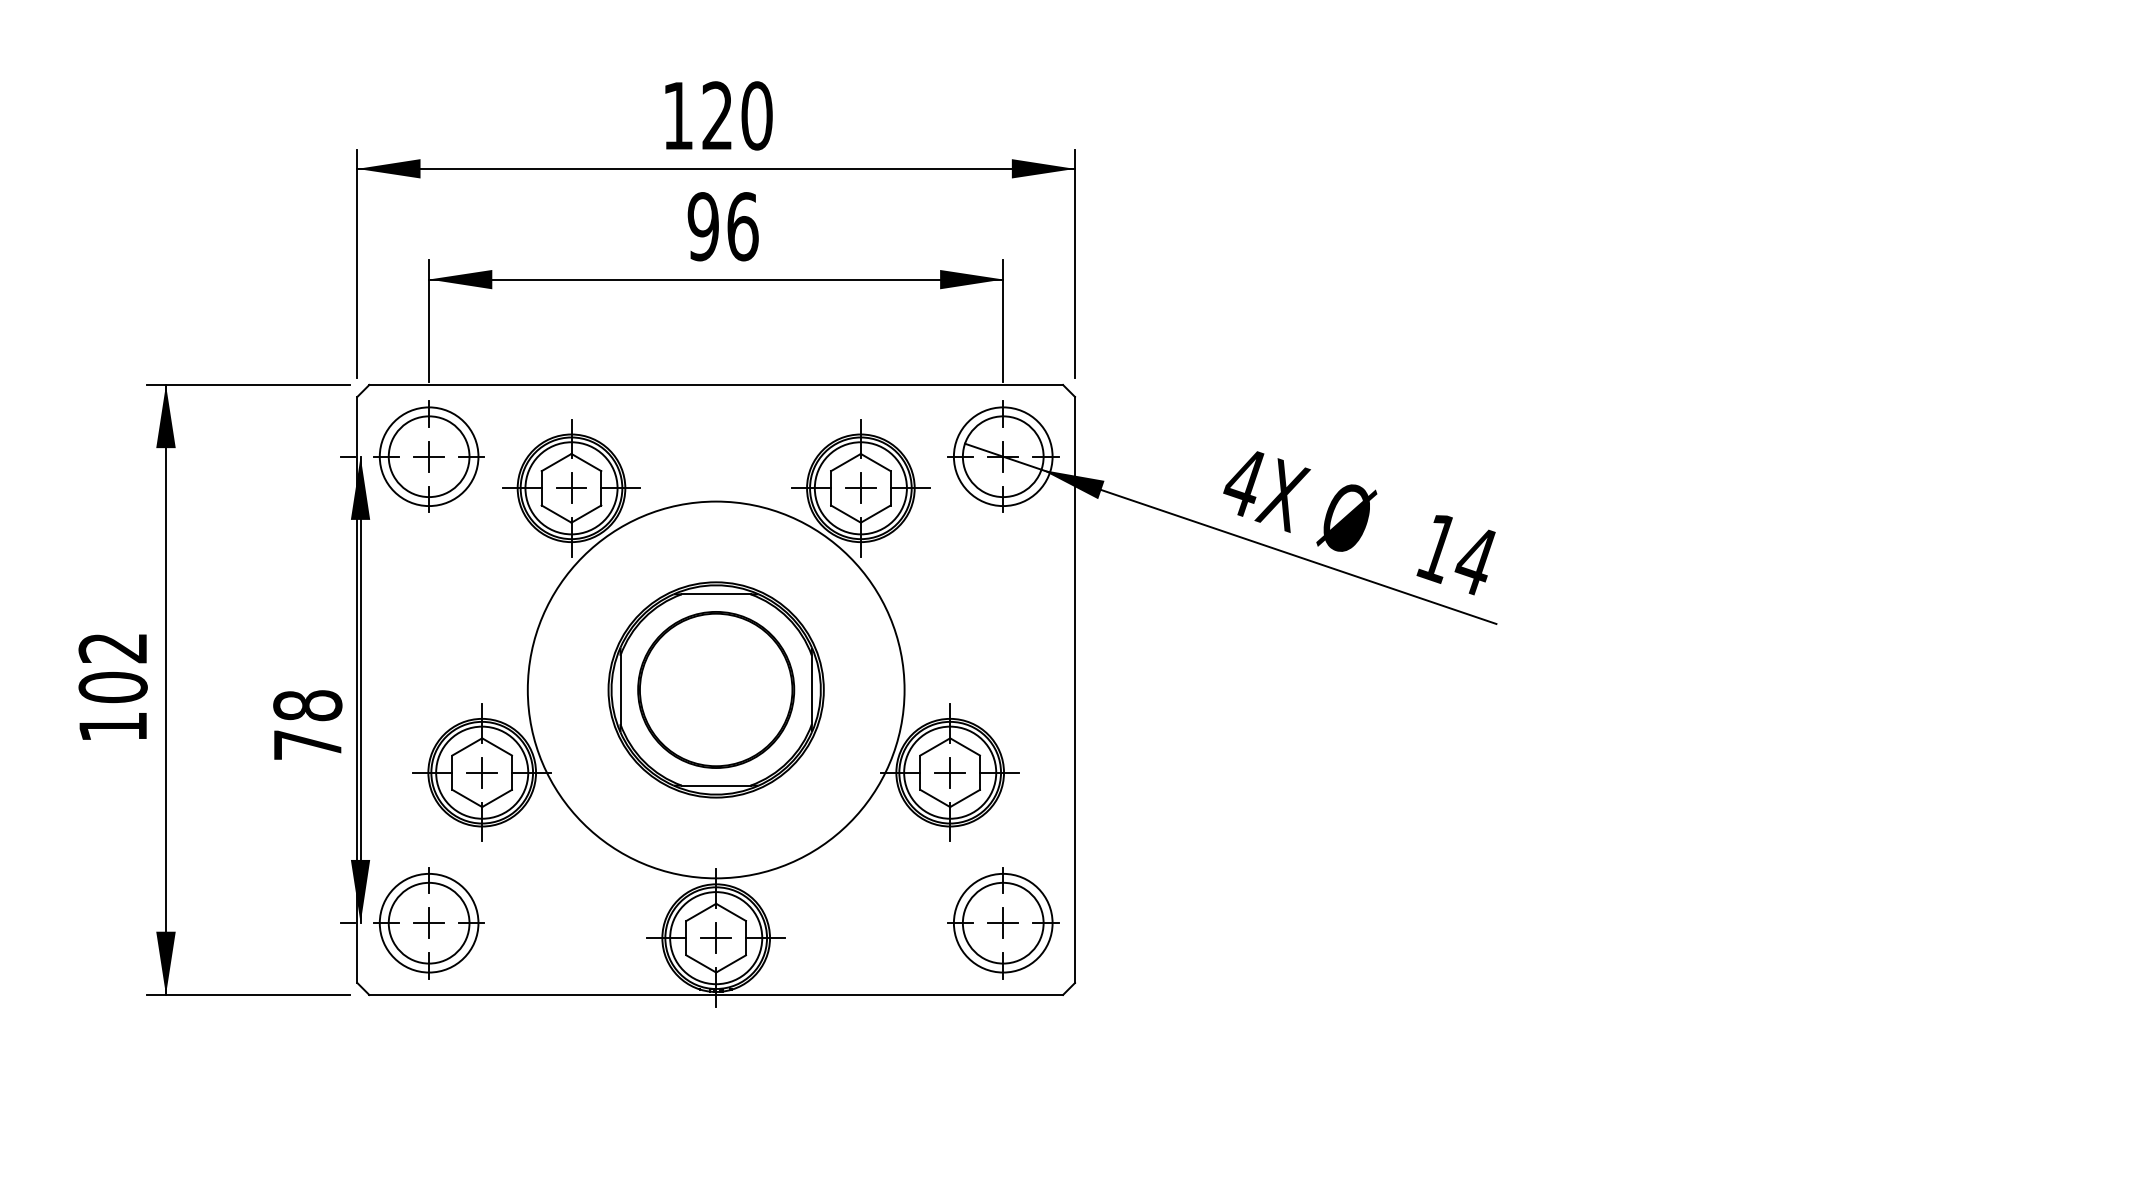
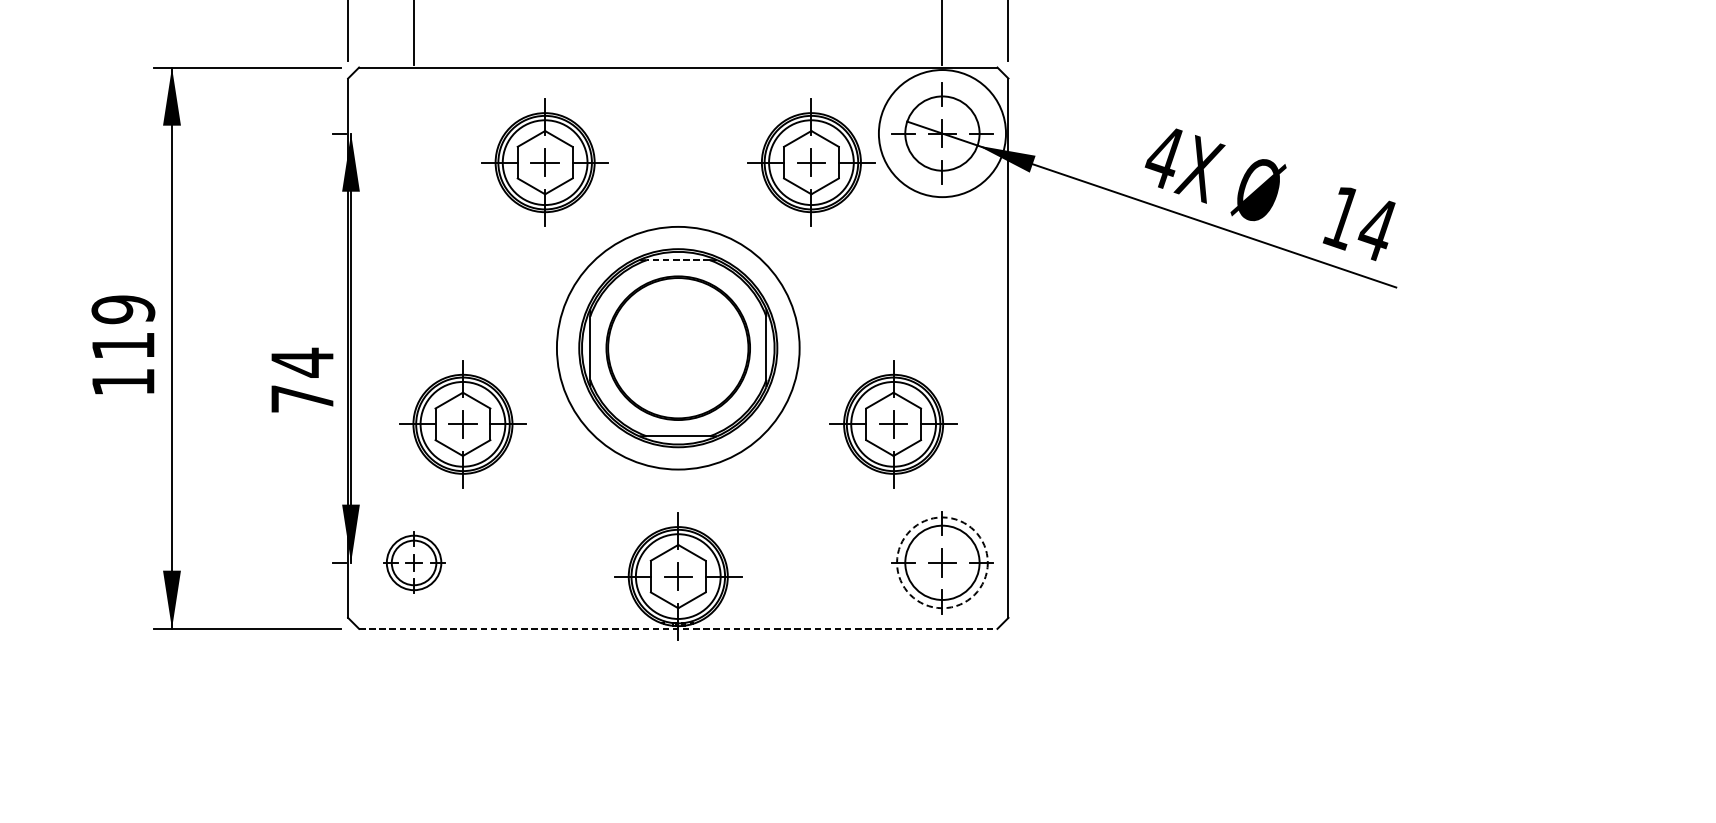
part: (428, 456) -> (413, 133), removed
circle: (1002, 456) -> (941, 133), size x1.4
line: (715, 594) -> (677, 260), solid -> dashed
text: (112, 667) -> (122, 327), 102 -> 119
circle: (715, 689) -> (677, 347), size x0.7
text: (307, 705) -> (302, 362), 78 -> 74
circle: (1002, 922) -> (941, 562), solid -> dashed
part: (428, 923) -> (413, 563), size x0.6
line: (716, 994) -> (678, 628), solid -> dashed

